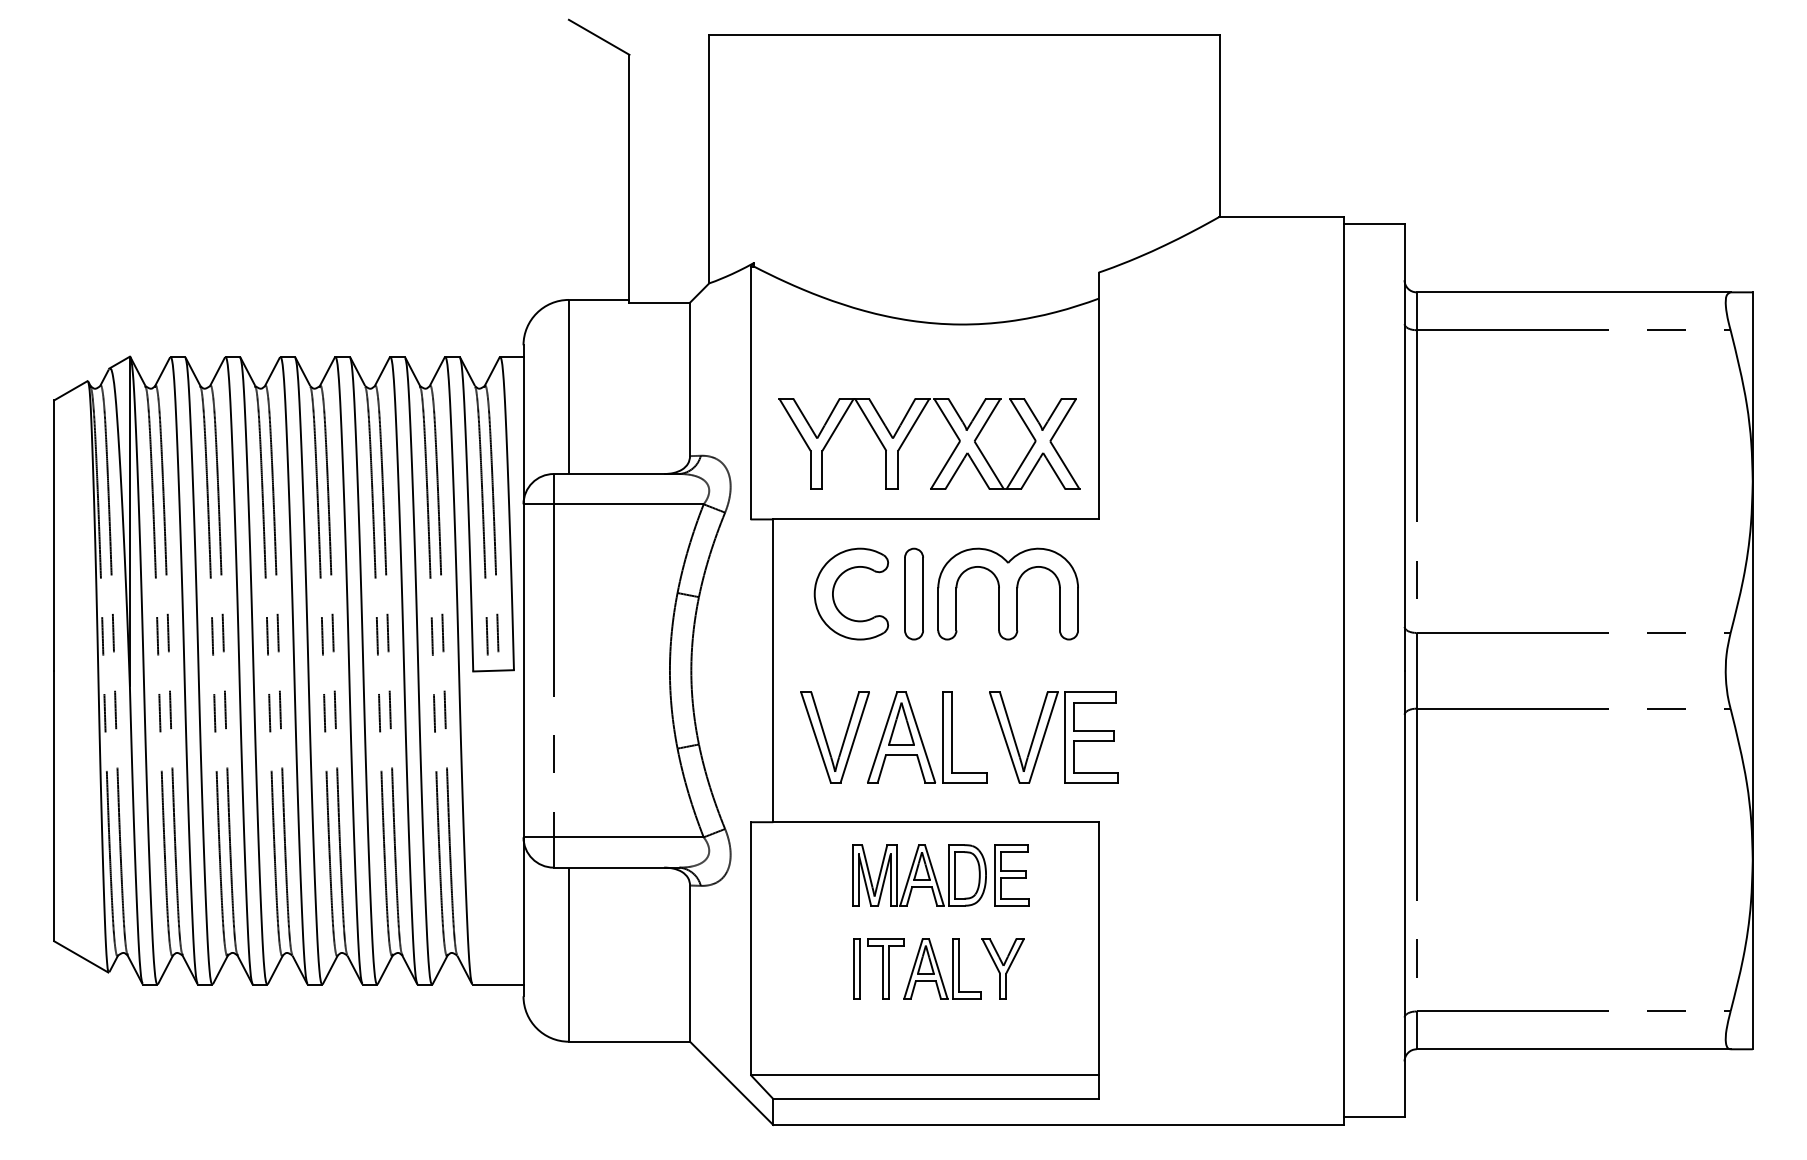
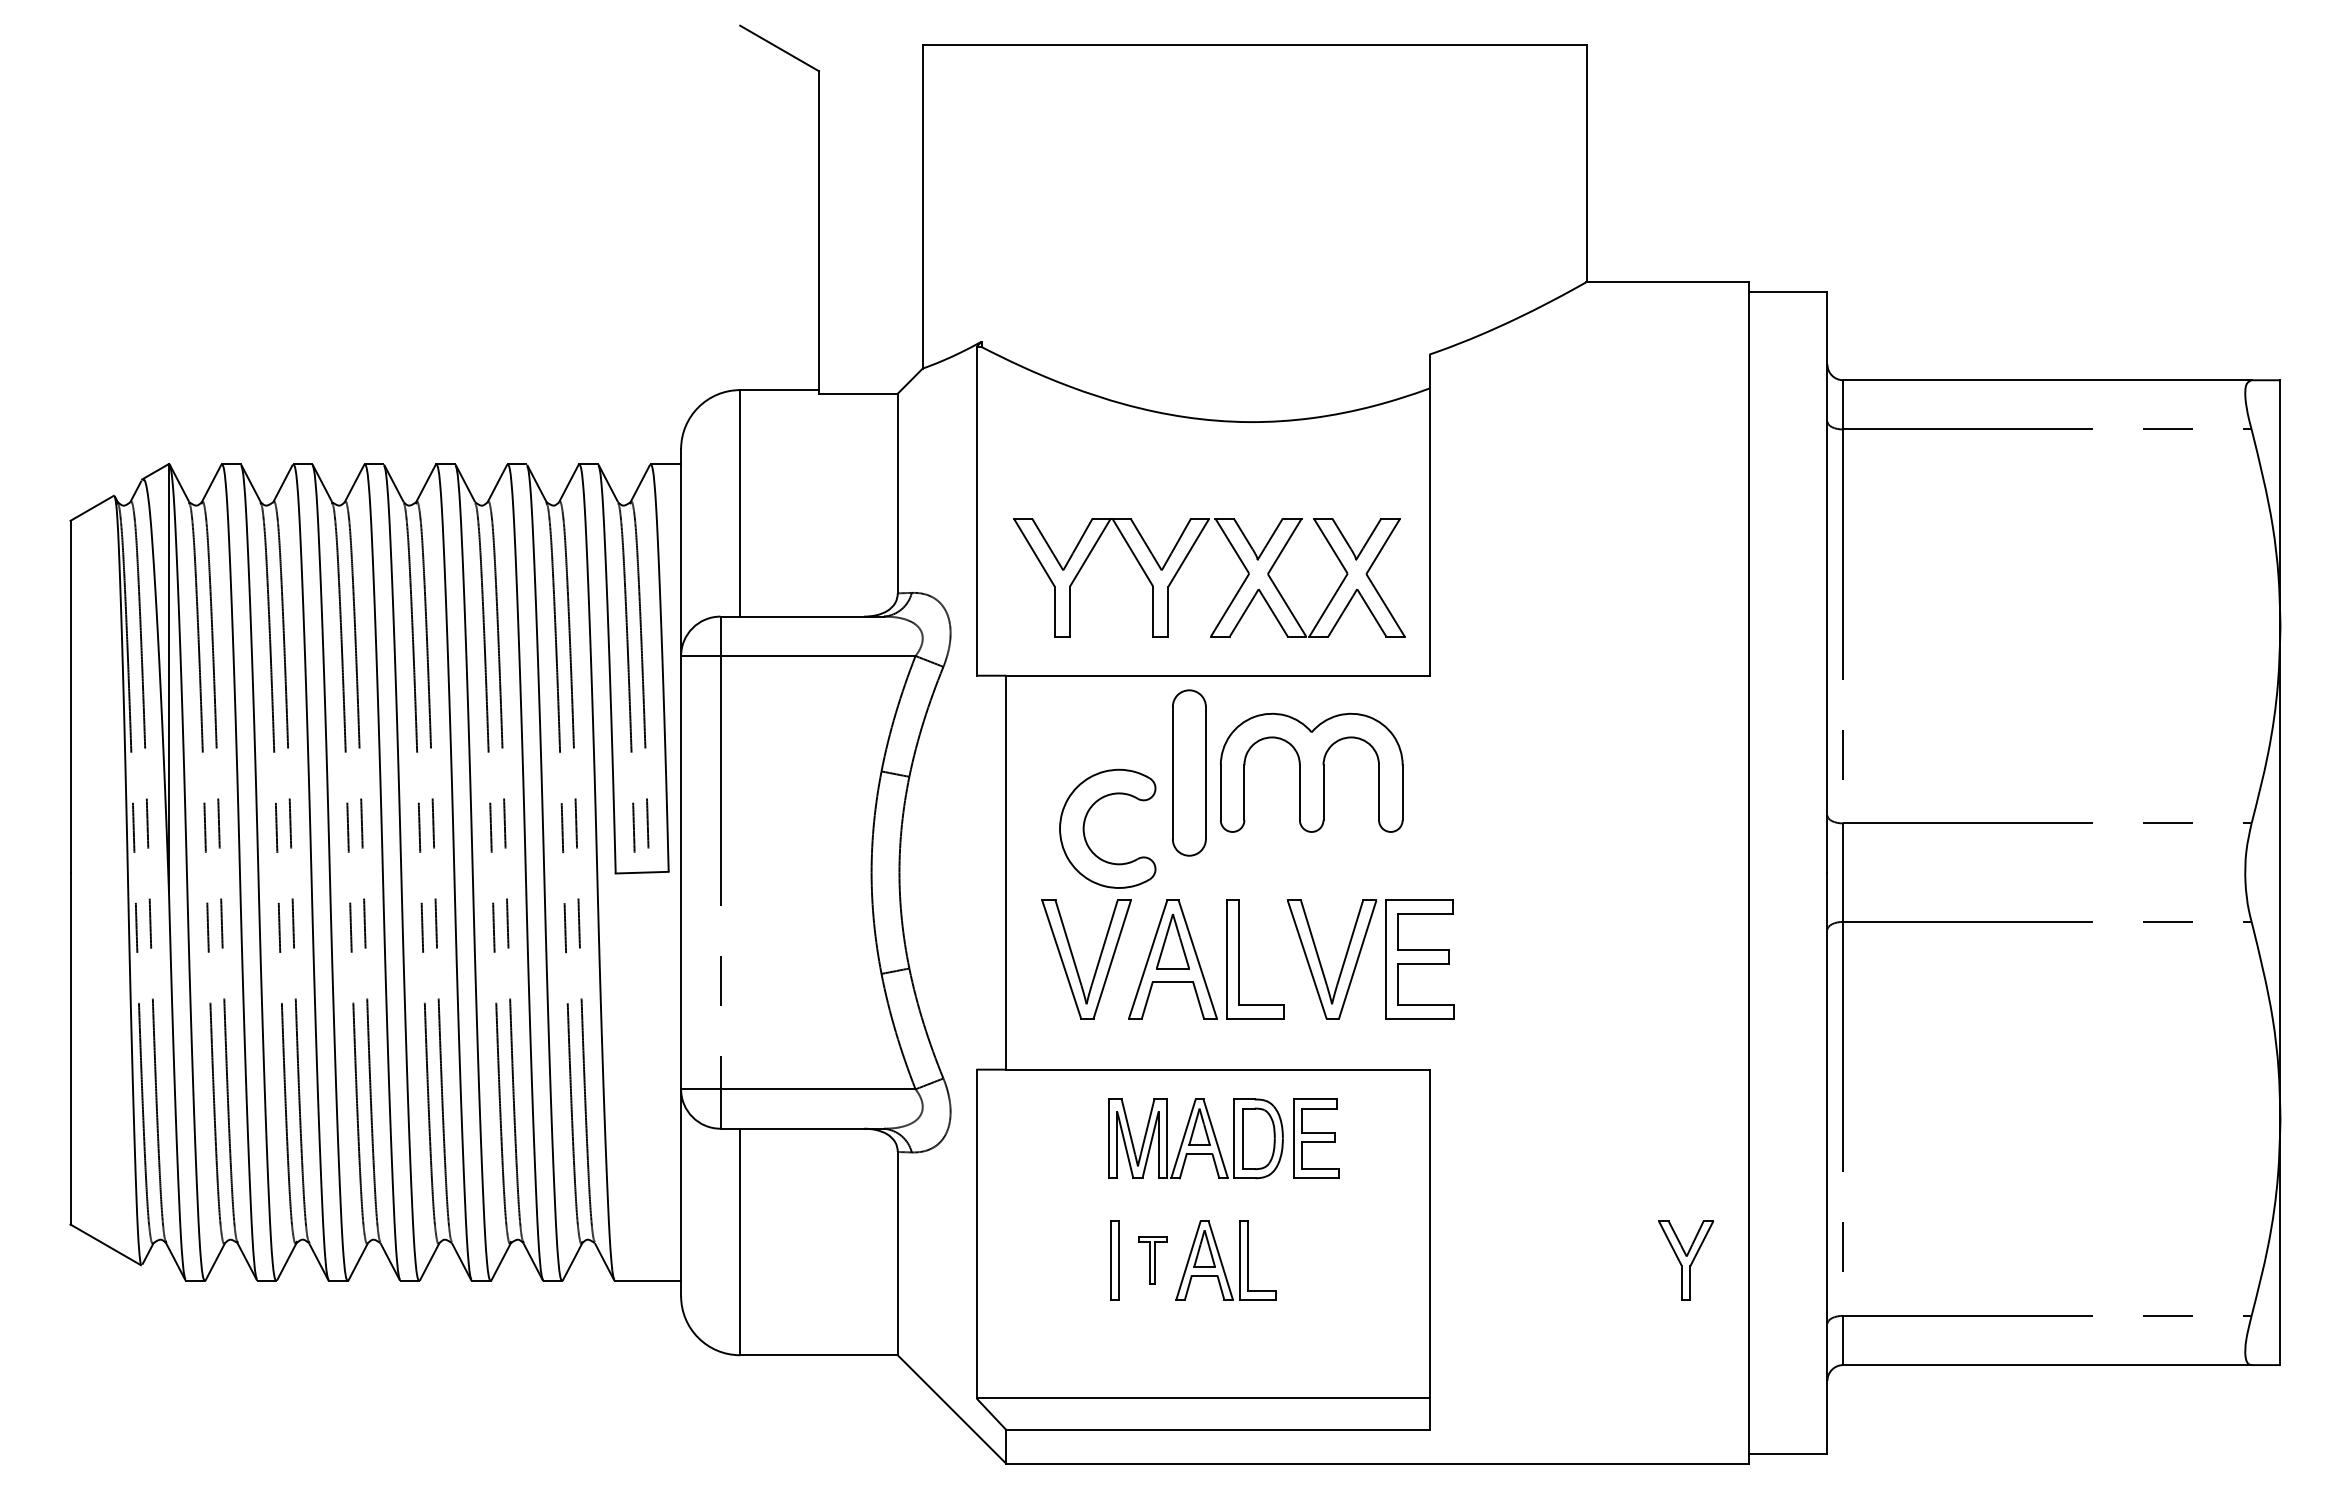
part: (834, 589) -> (1085, 822), moved
part: (913, 593) -> (1188, 772), size x1.4
part: (885, 968) -> (1152, 1260), size x0.6
part: (1002, 968) -> (1685, 1260), moved

